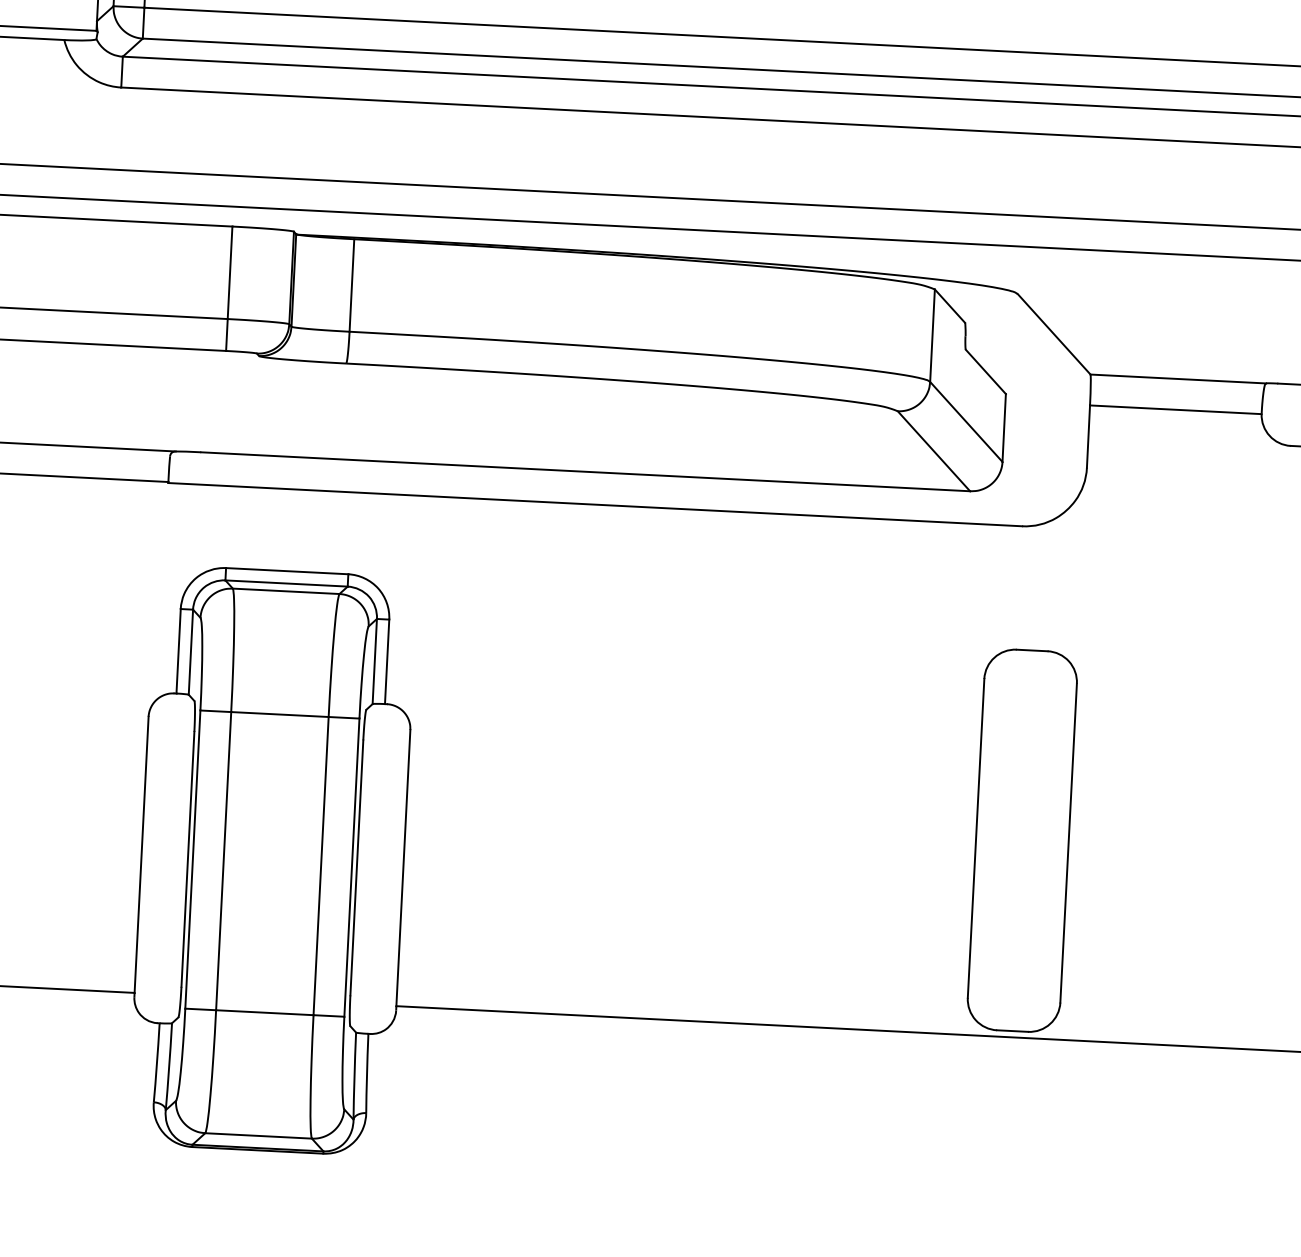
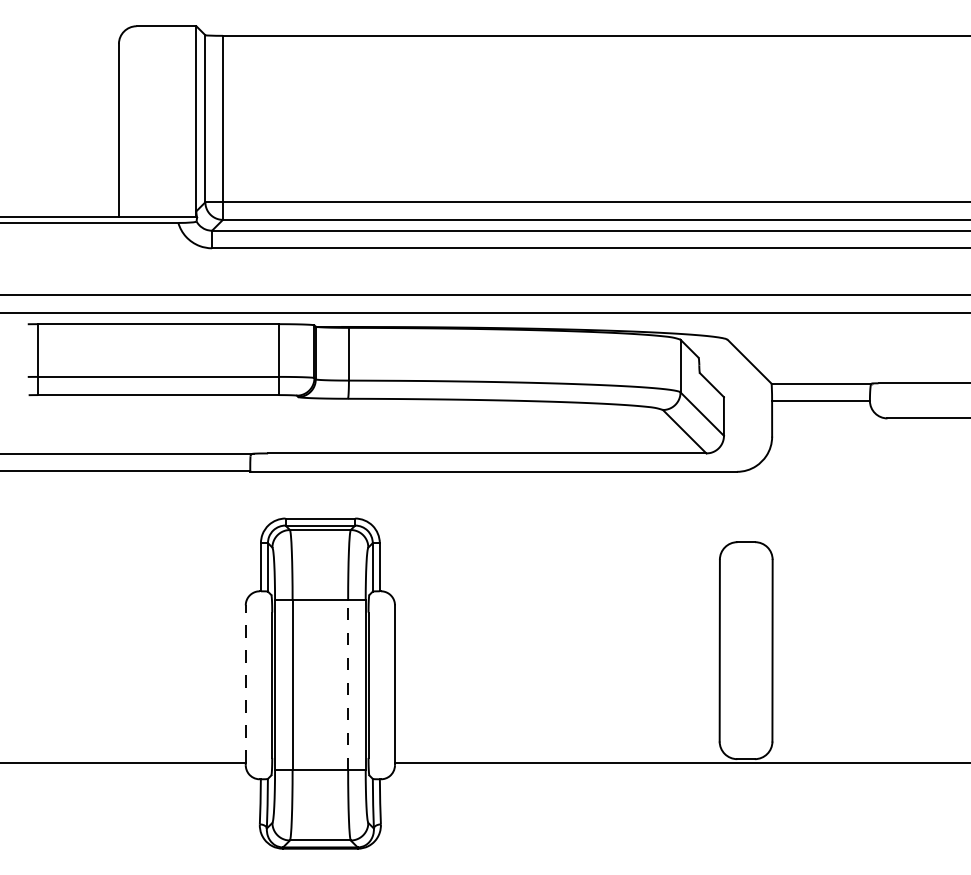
line: (141, 855) -> (245, 684), solid -> dashed
line: (321, 866) -> (348, 685), solid -> dashed

